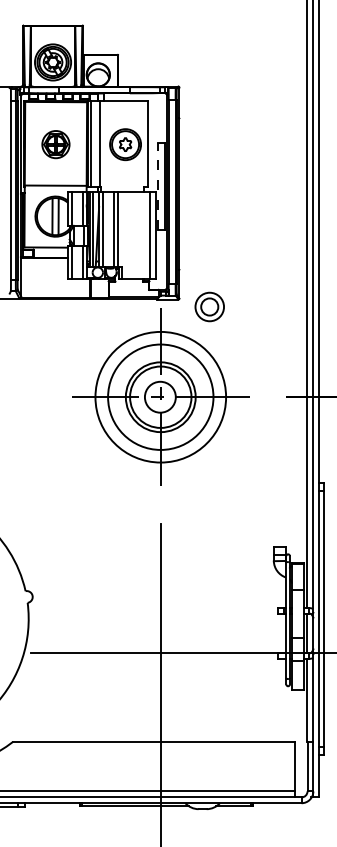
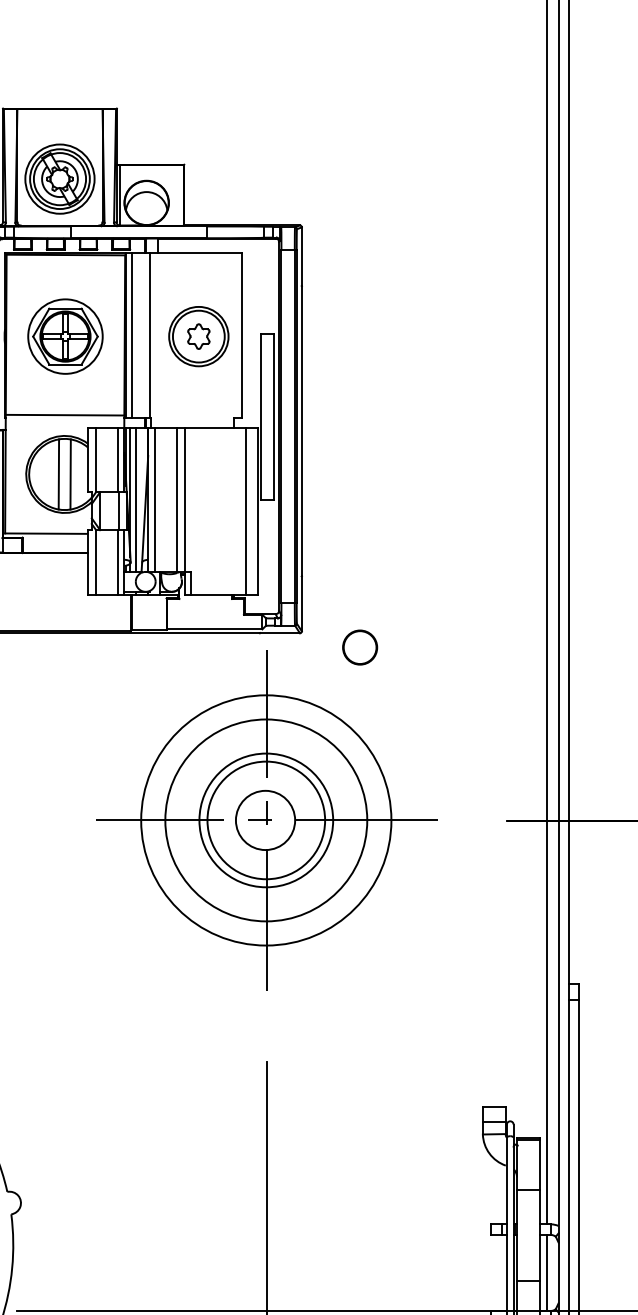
part: (55, 144) -> (64, 336), size x1.43
line: (157, 185) -> (260, 414), dashed -> solid
circle: (209, 306) -> (359, 646), size x0.62

